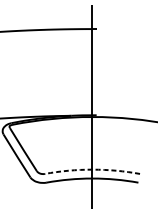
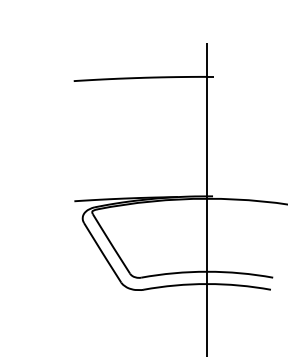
arc: (92, 169) -> (207, 271), dashed -> solid

